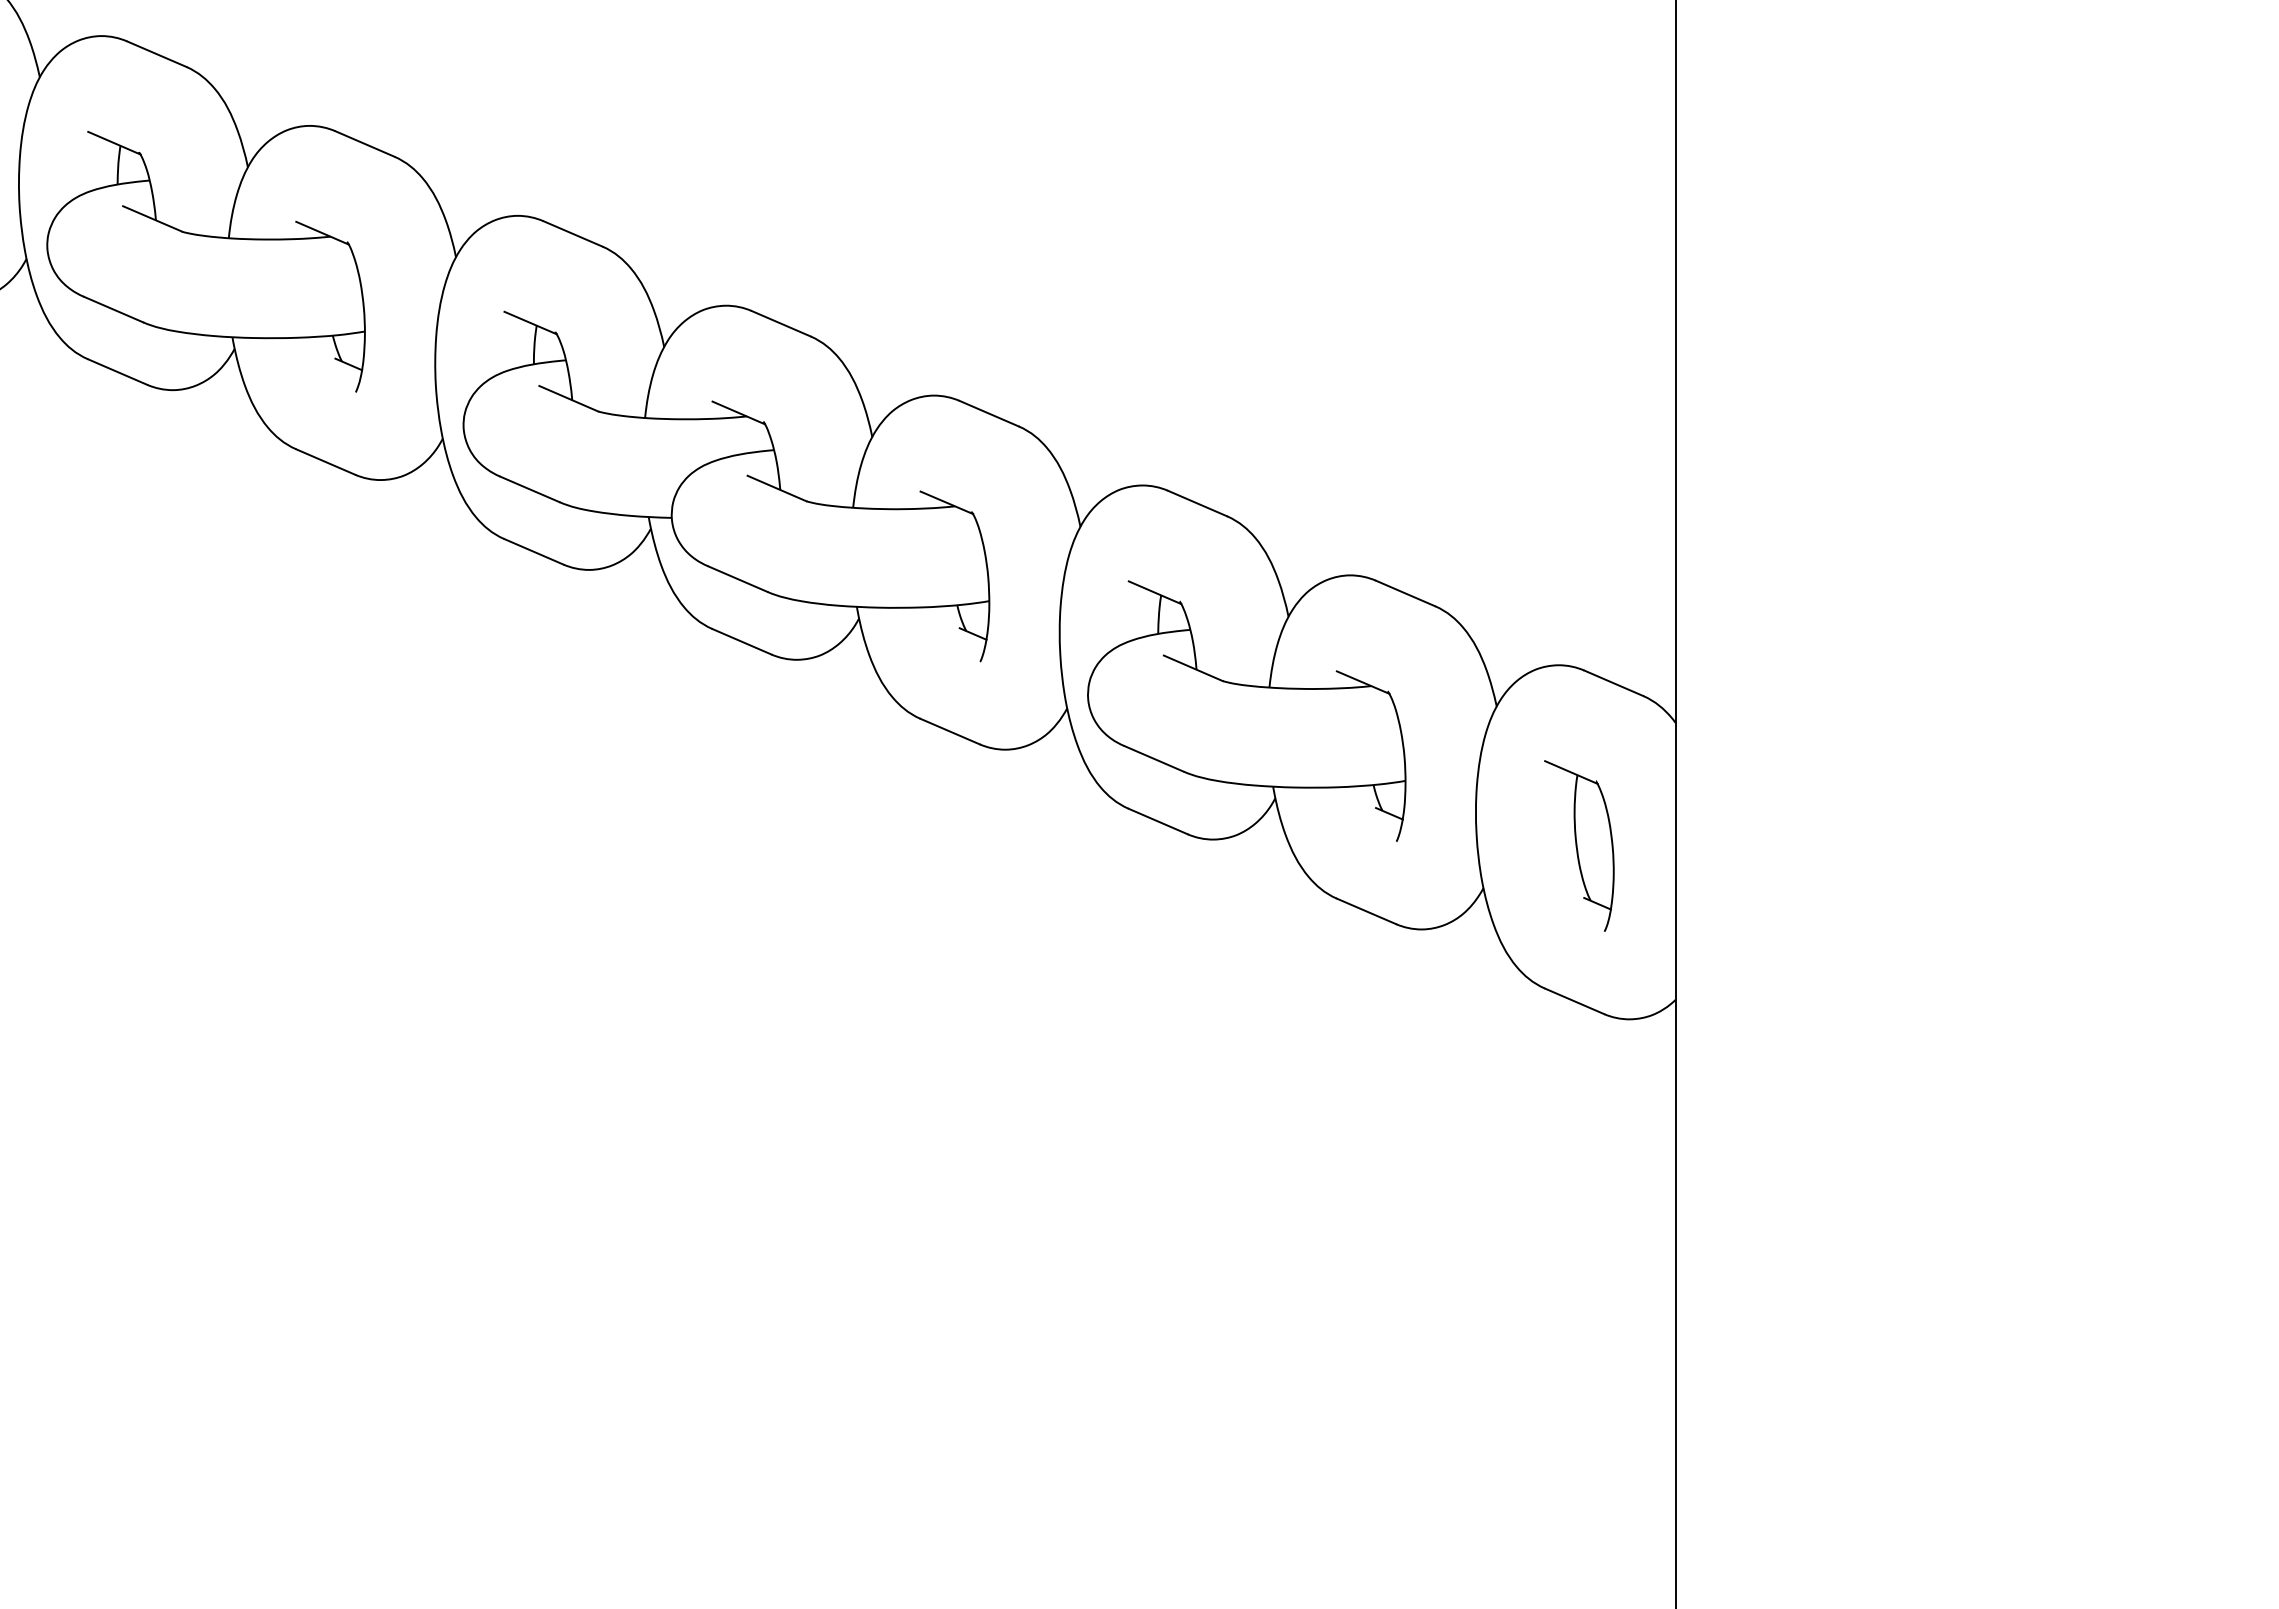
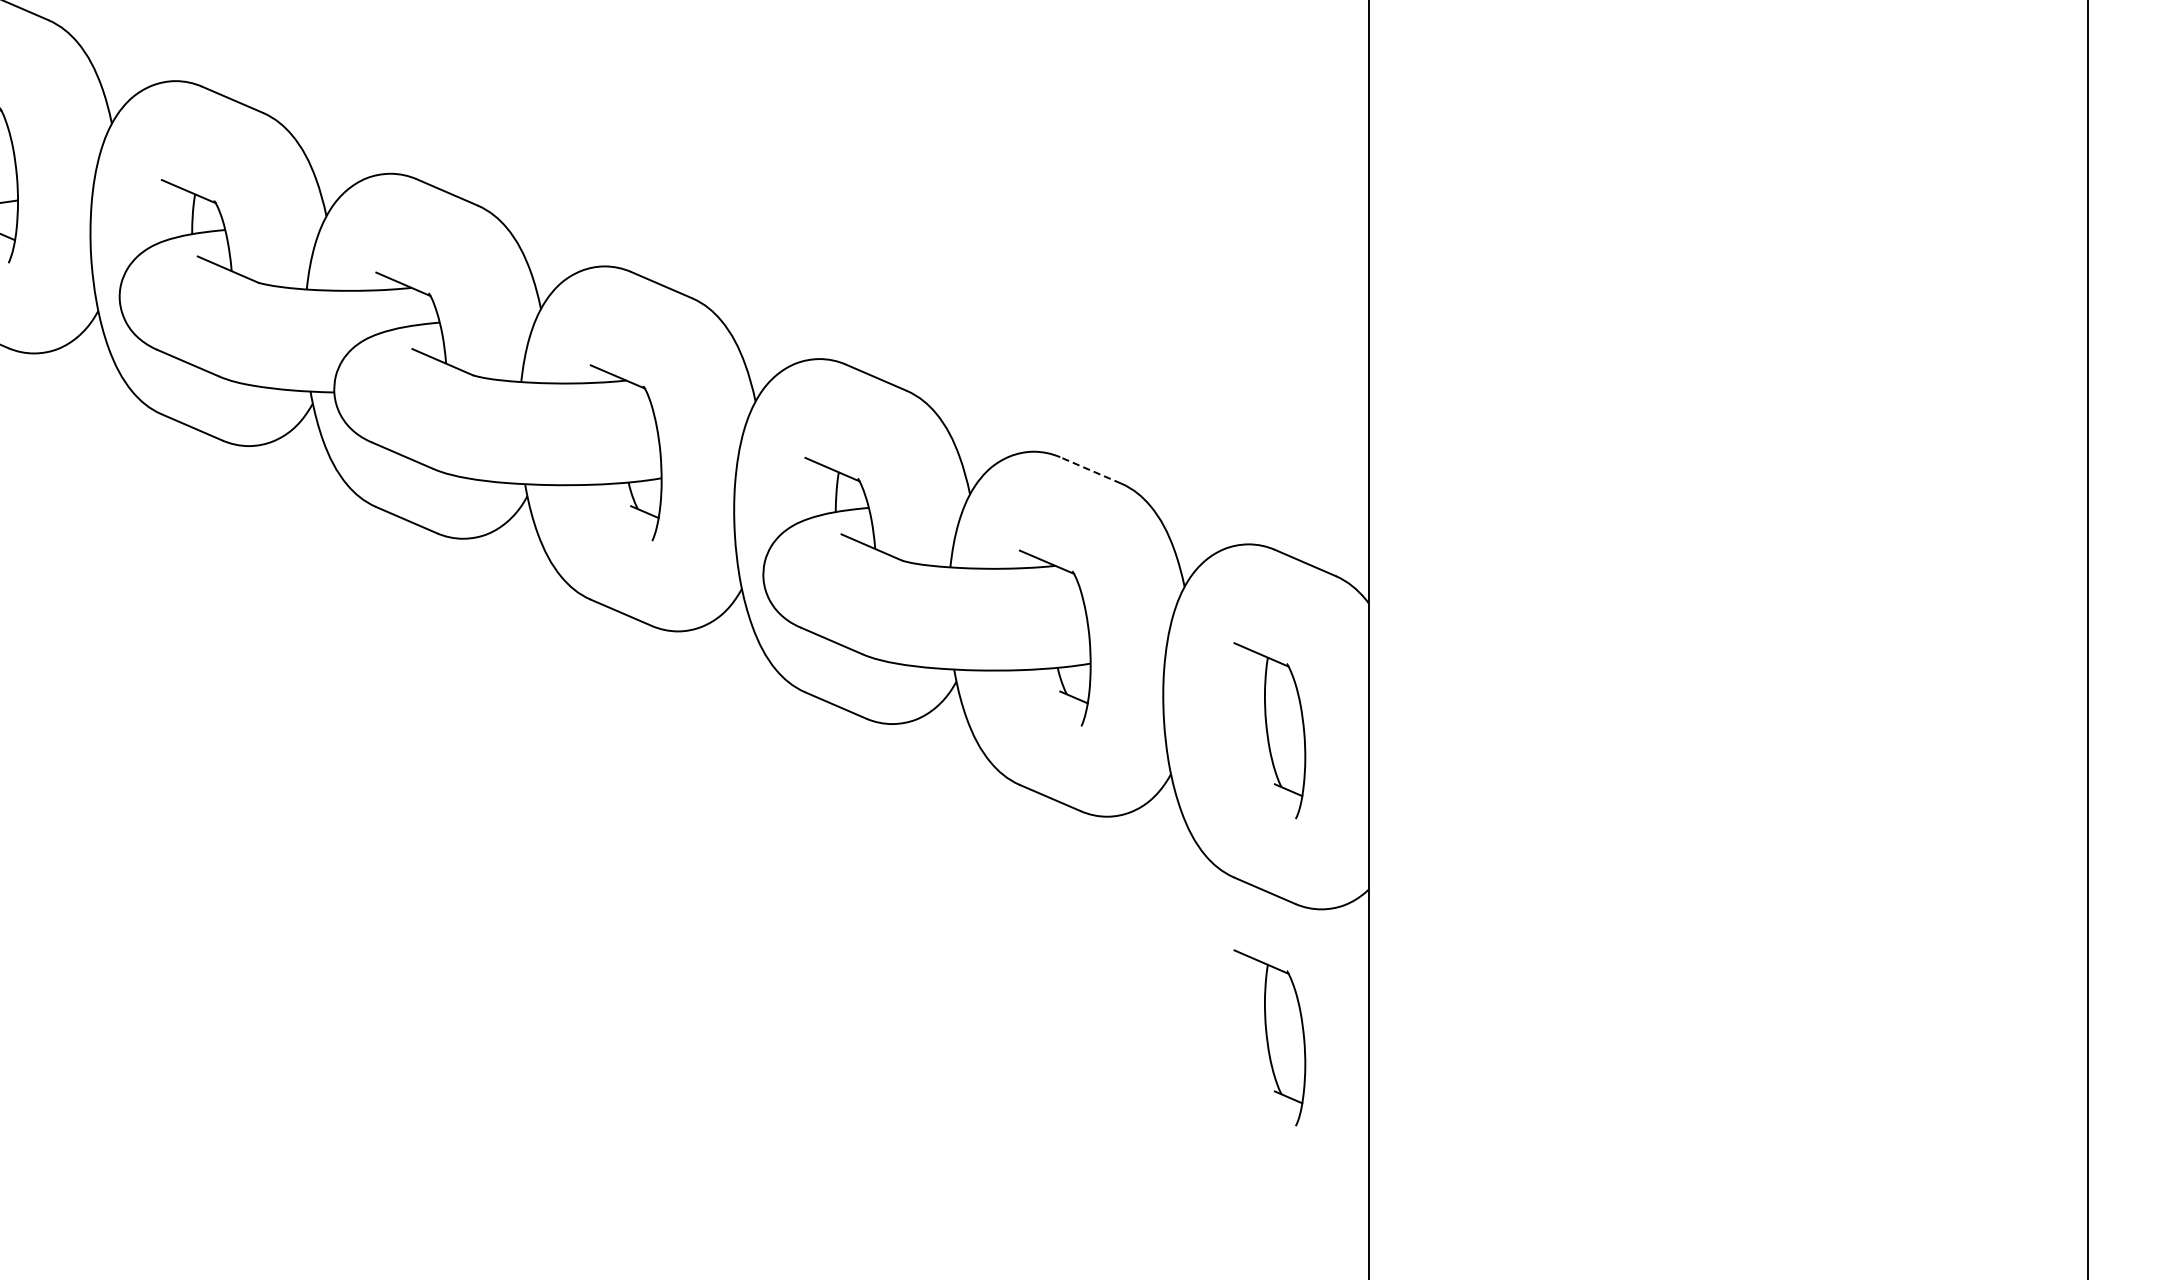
line: (1405, 593) -> (1090, 470), solid -> dashed
part: (1579, 1143) -> (1269, 1037), added

